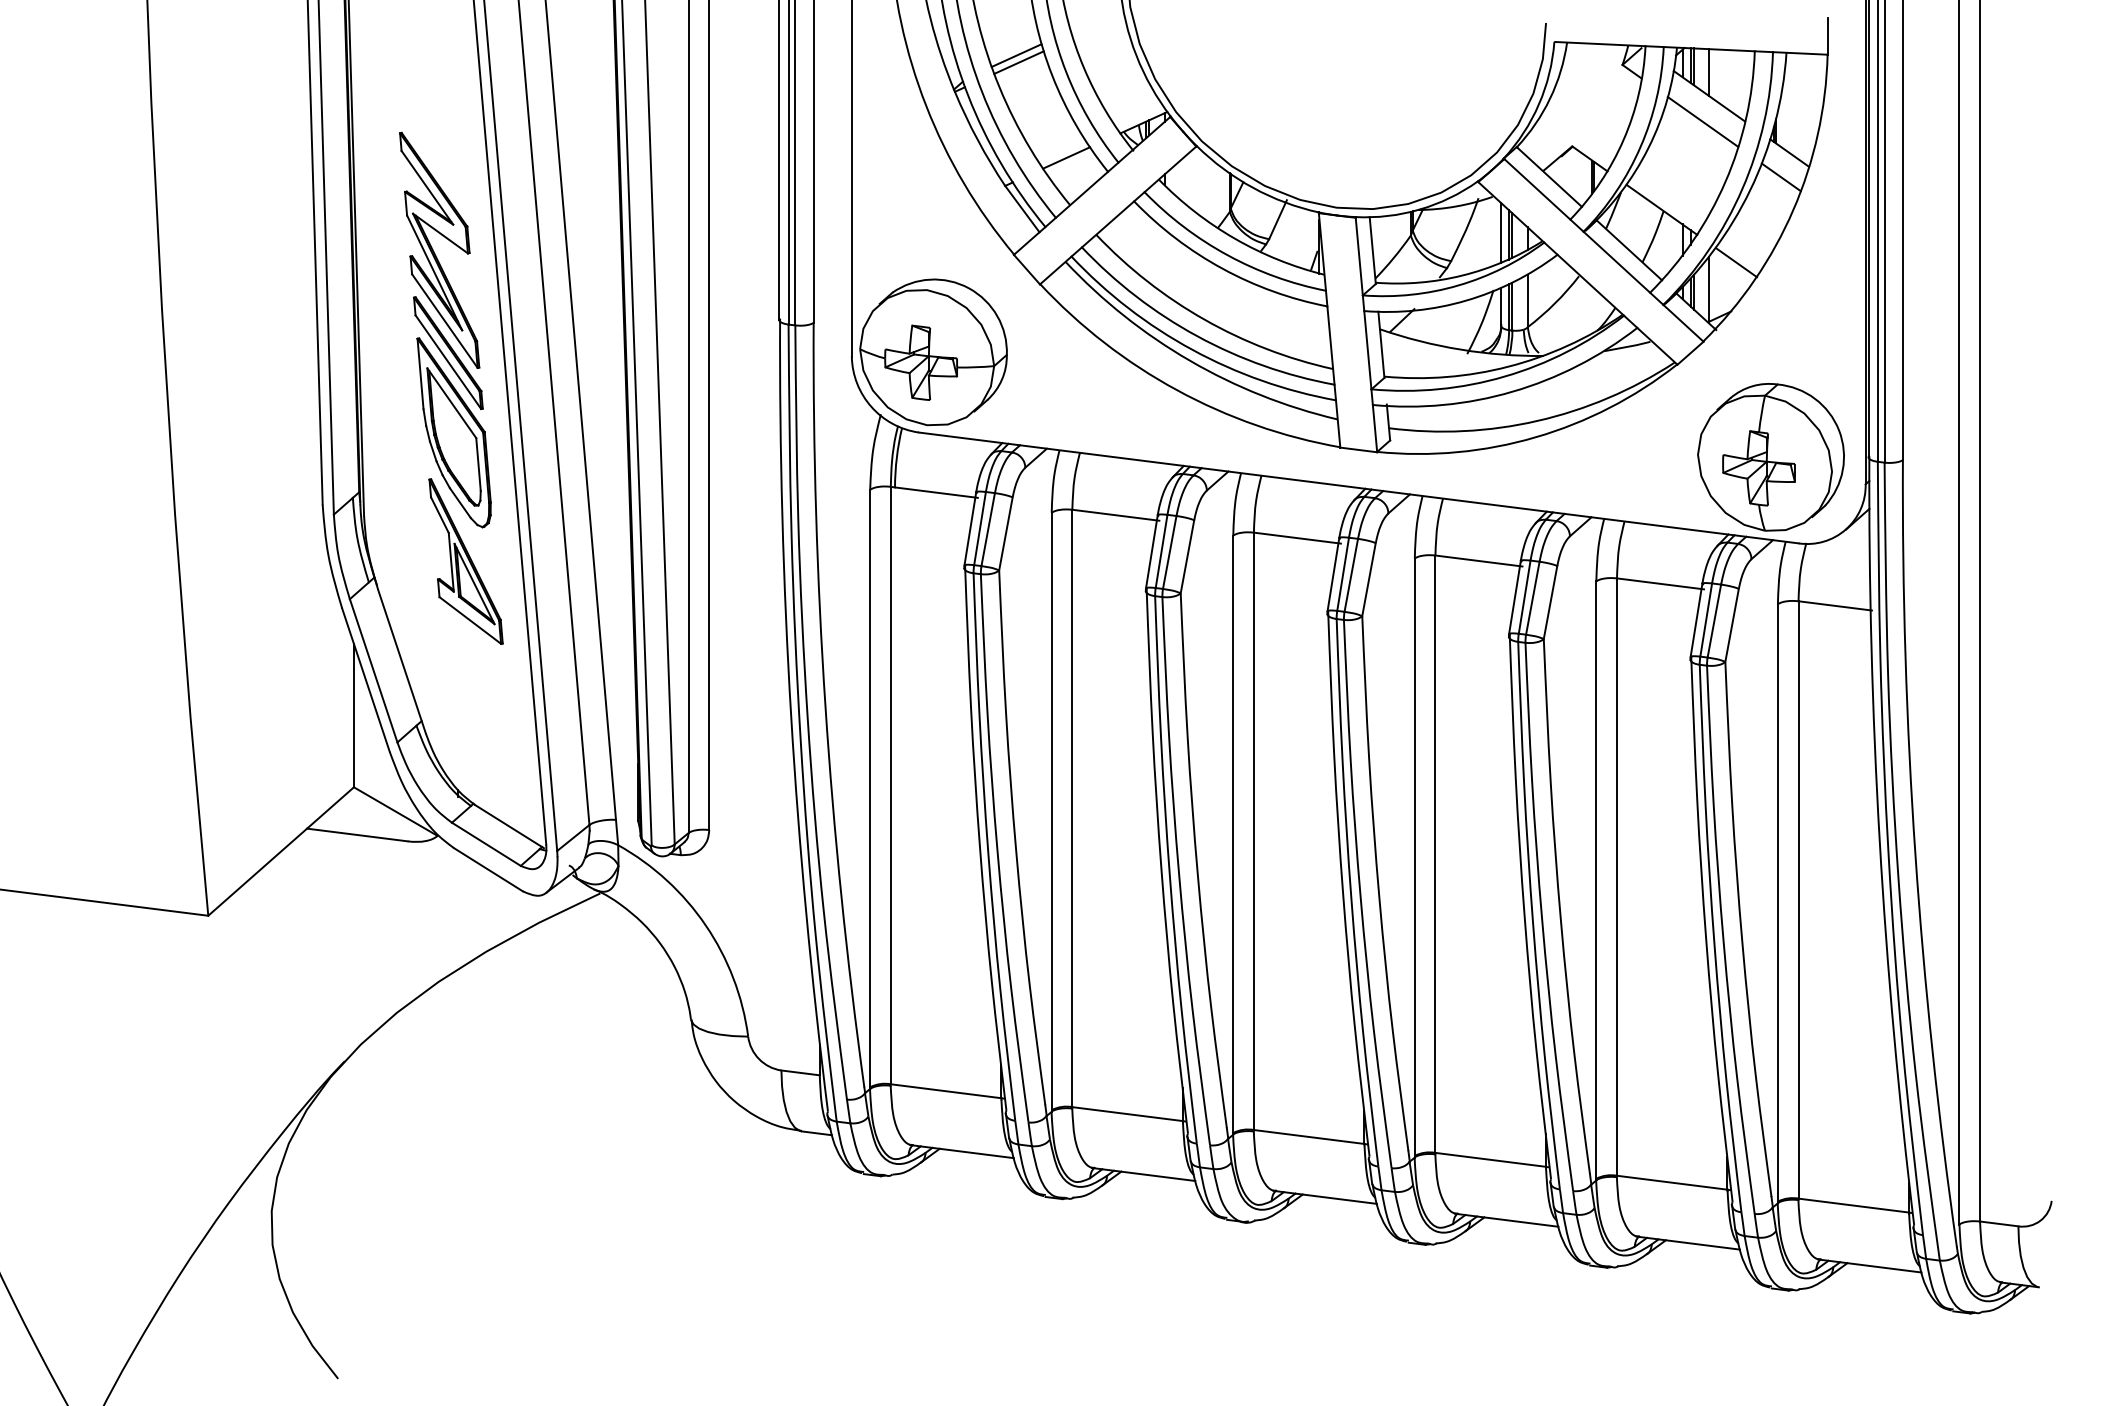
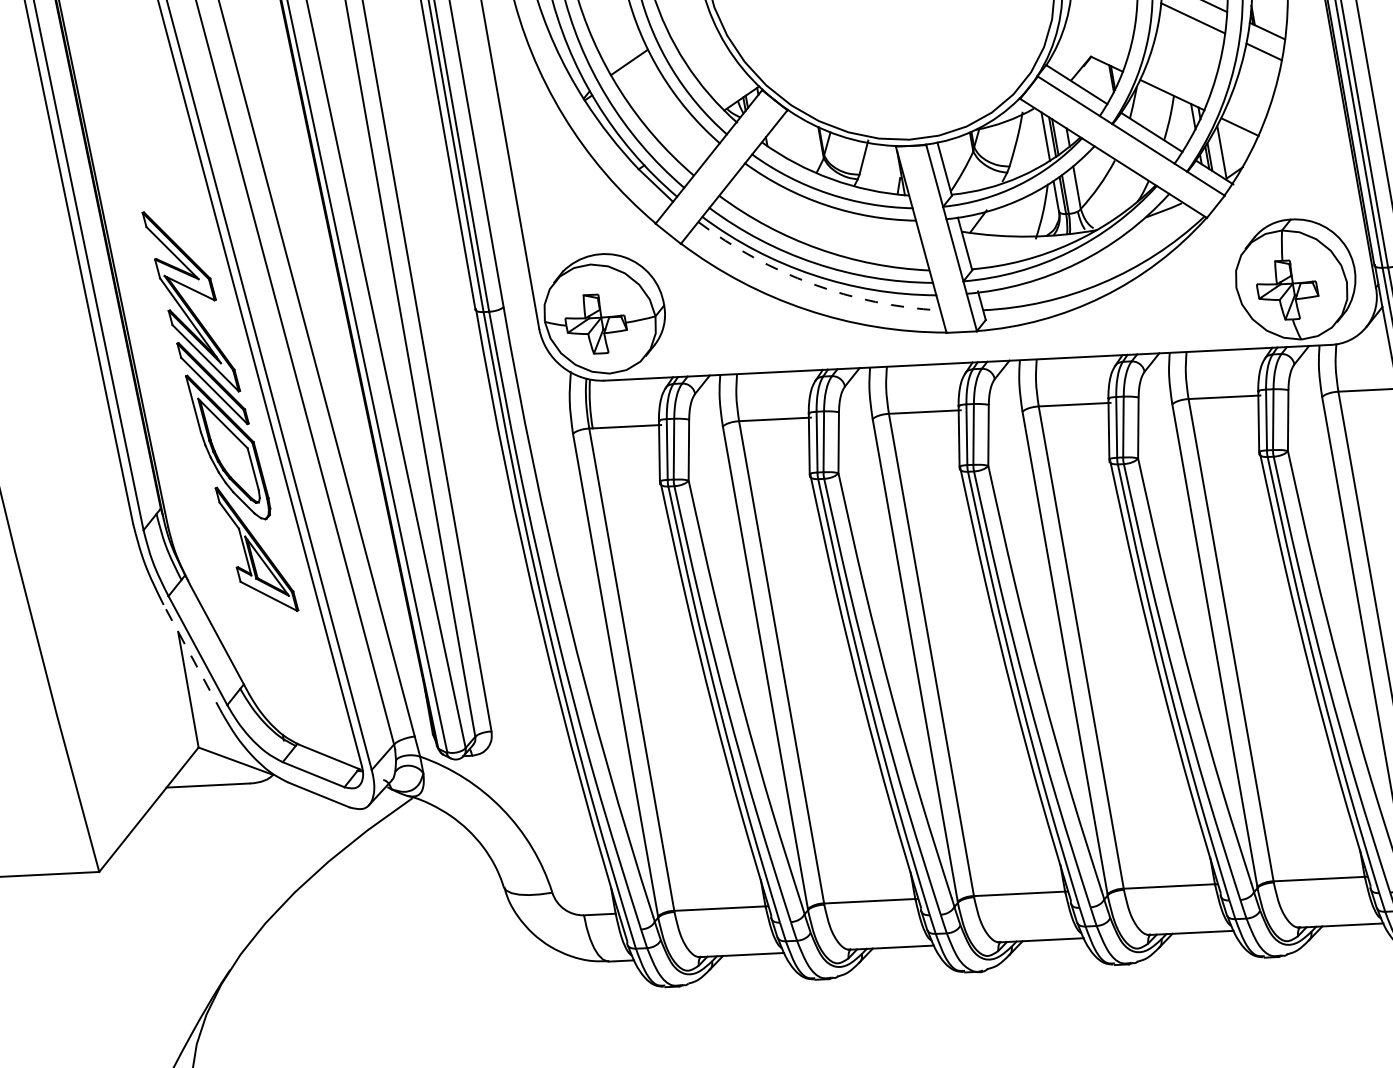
line: (1018, 62) -> (631, 67), removed
line: (1066, 157) -> (684, 137), removed
arc: (1189, 360) -> (812, 284), solid -> dashed
line: (365, 679) -> (192, 658), solid -> dashed

